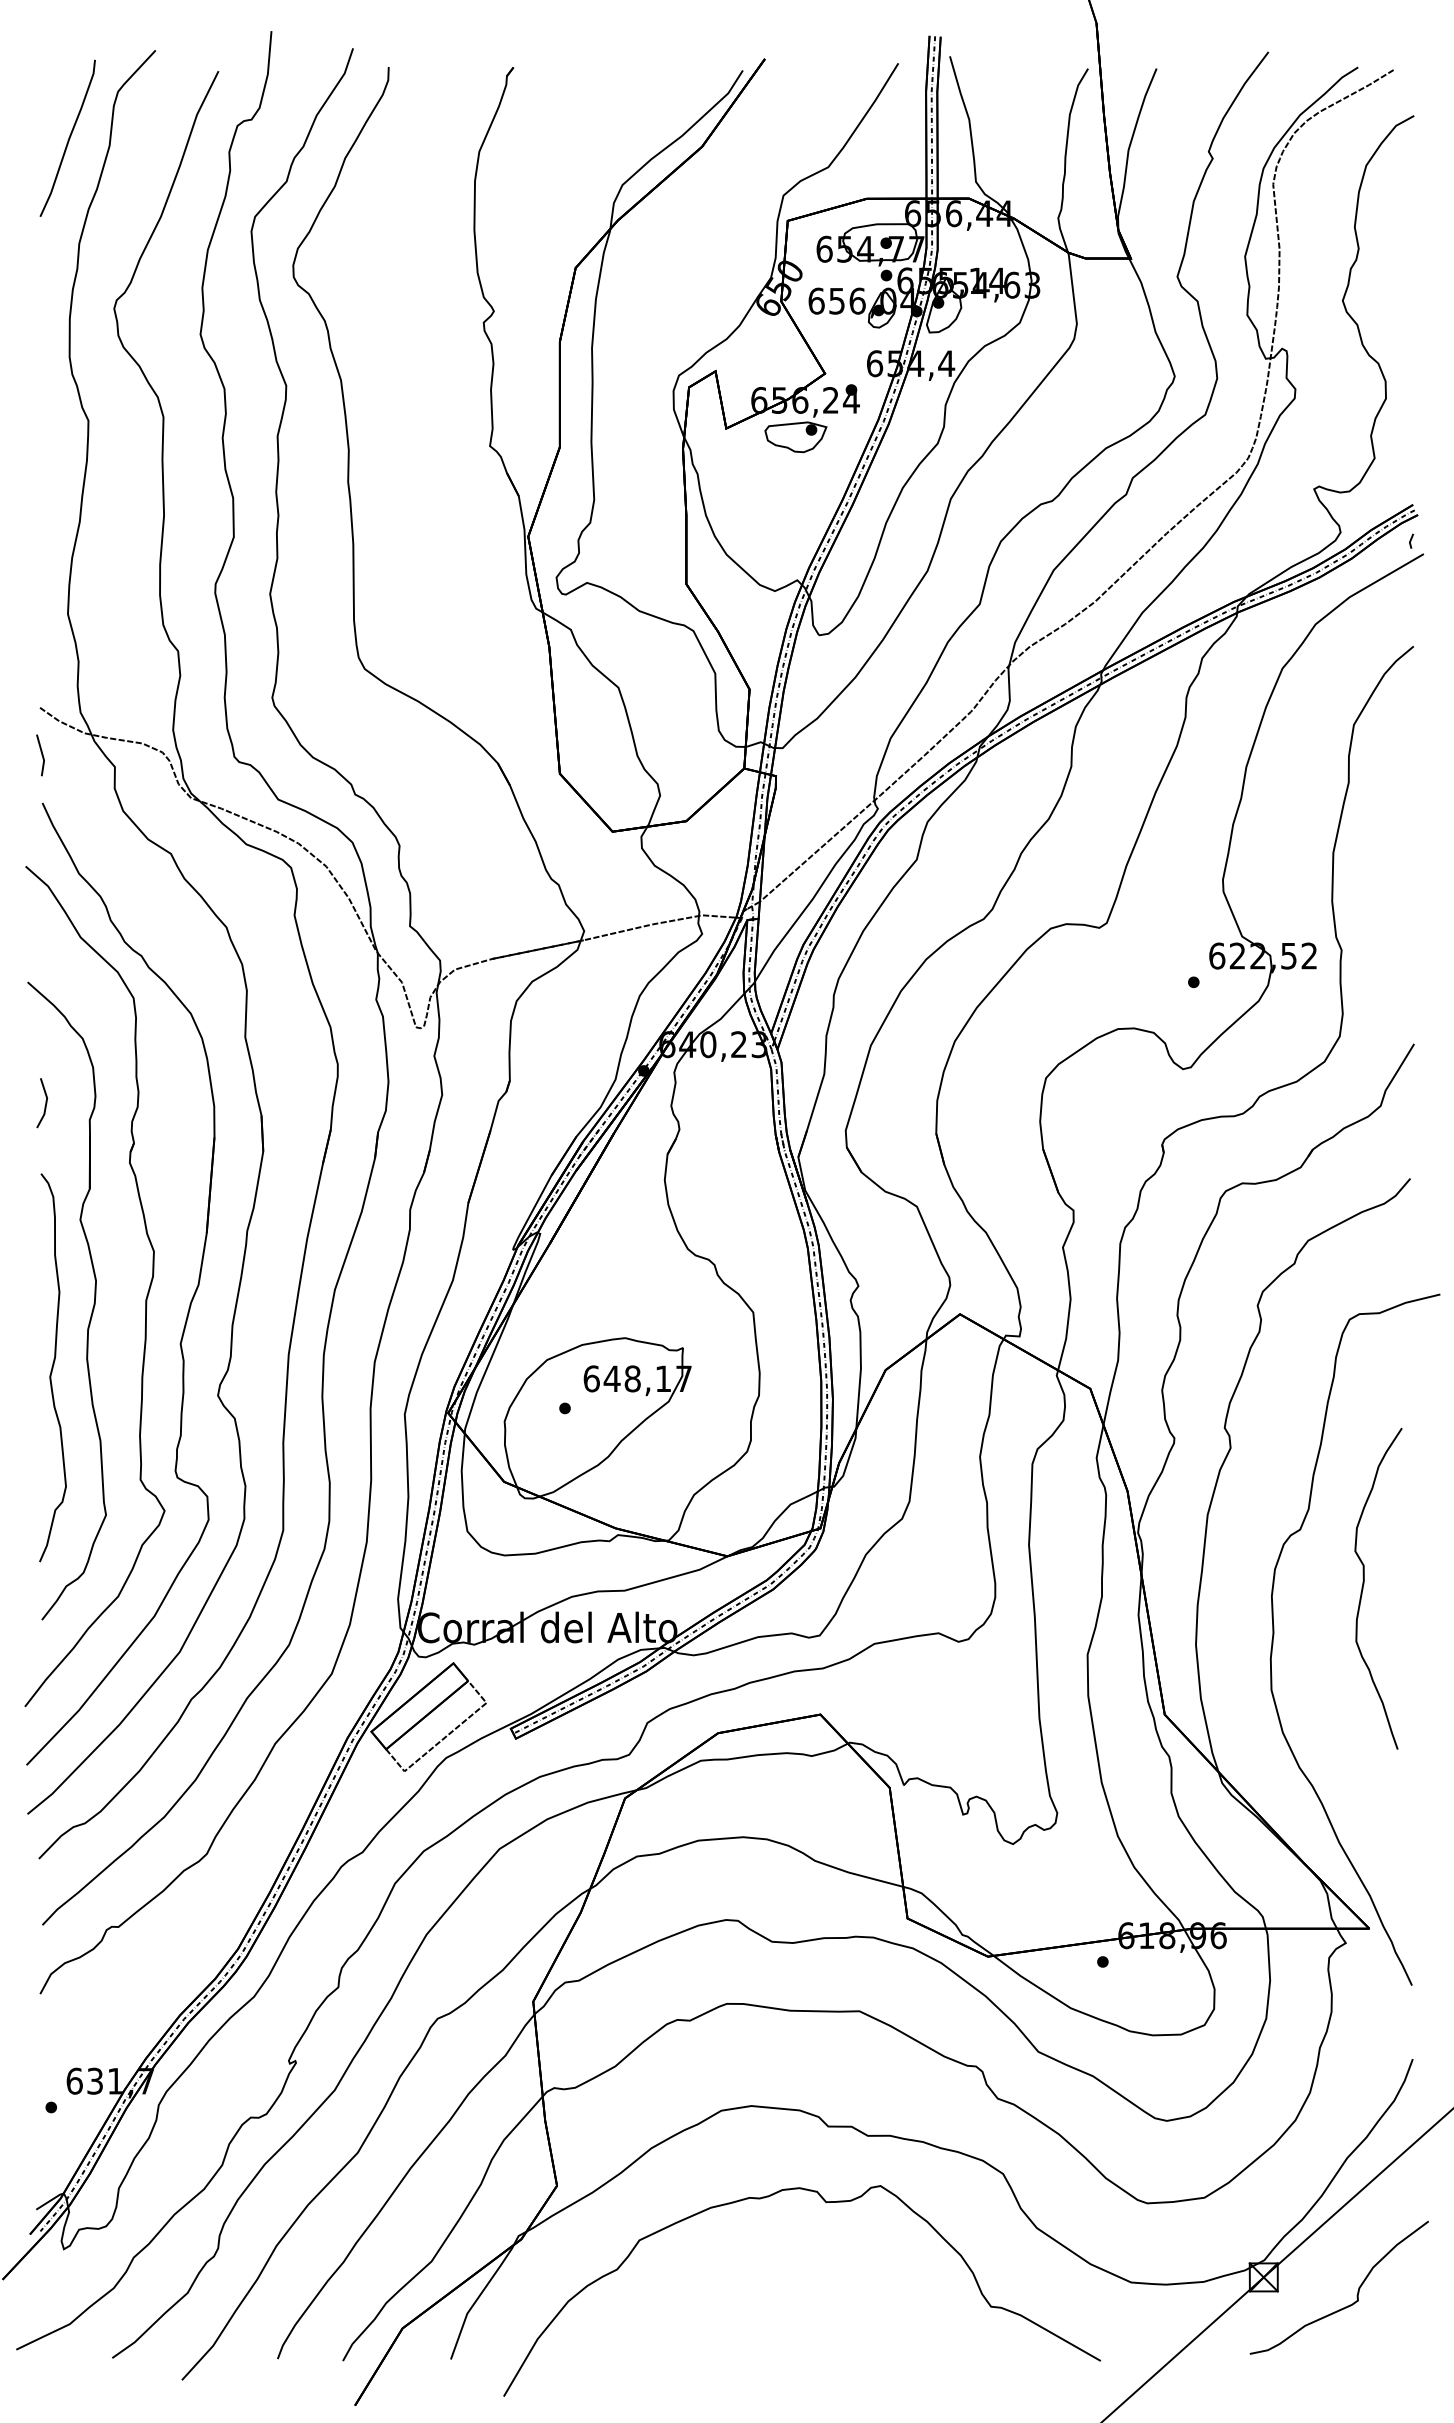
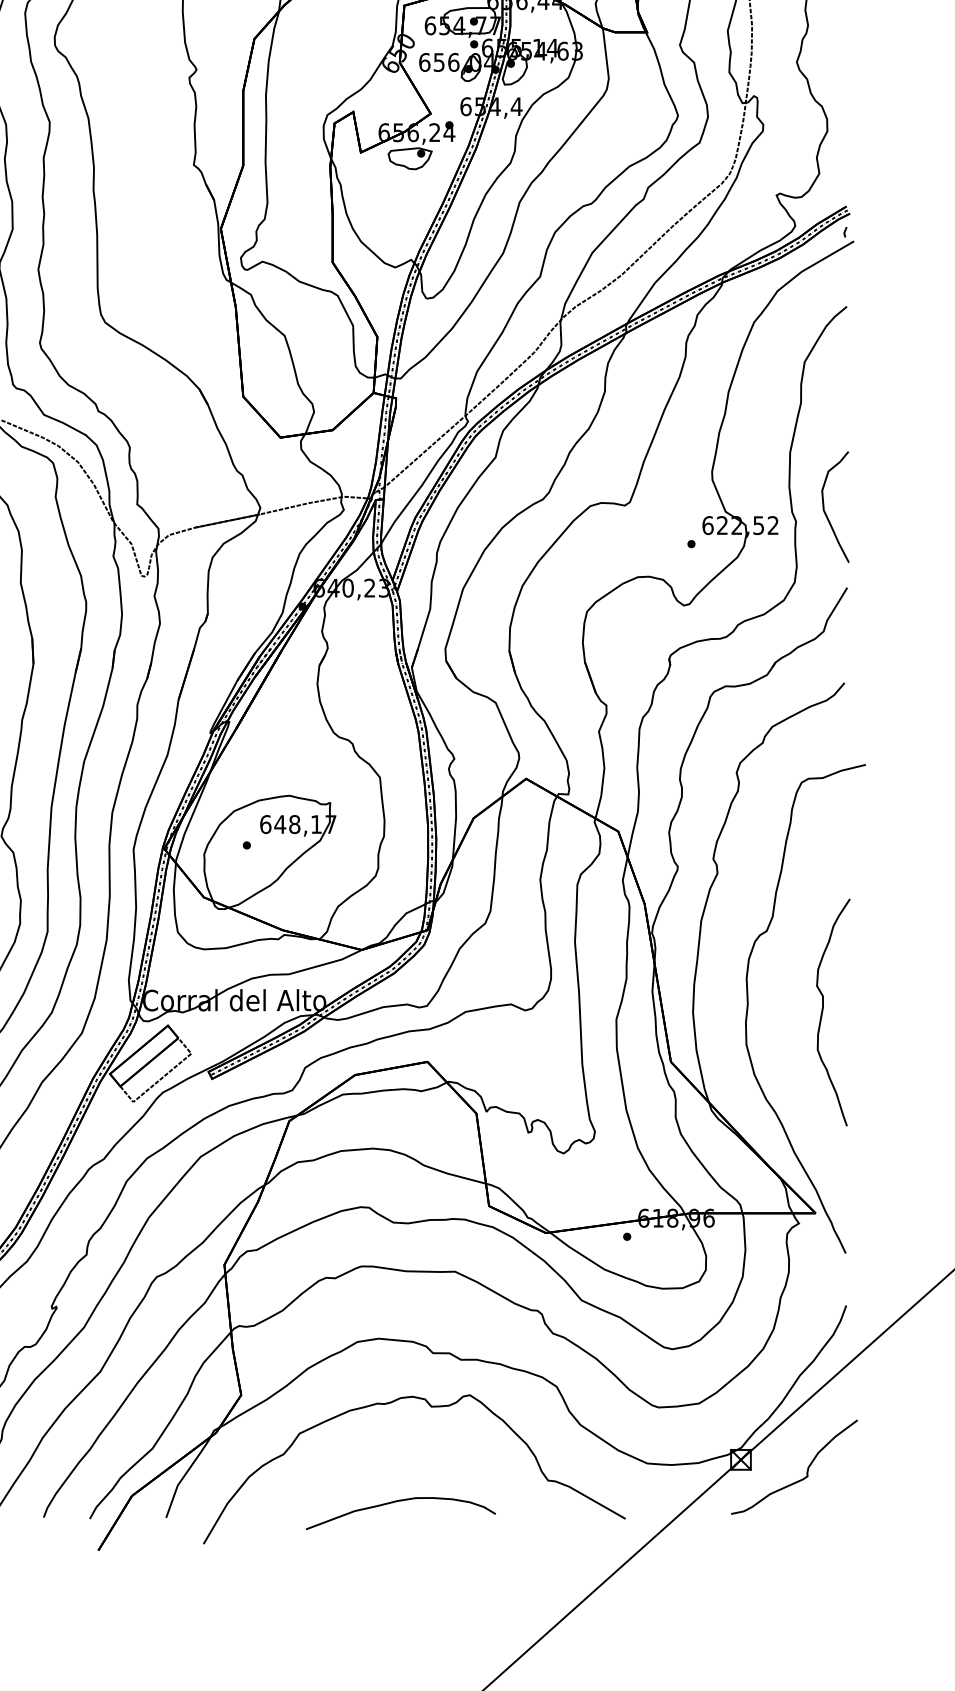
curve: (1381, 929) -> (824, 506), added
curve: (1364, 1584) -> (823, 1009), moved
curve: (780, 2336) -> (399, 1501), added

